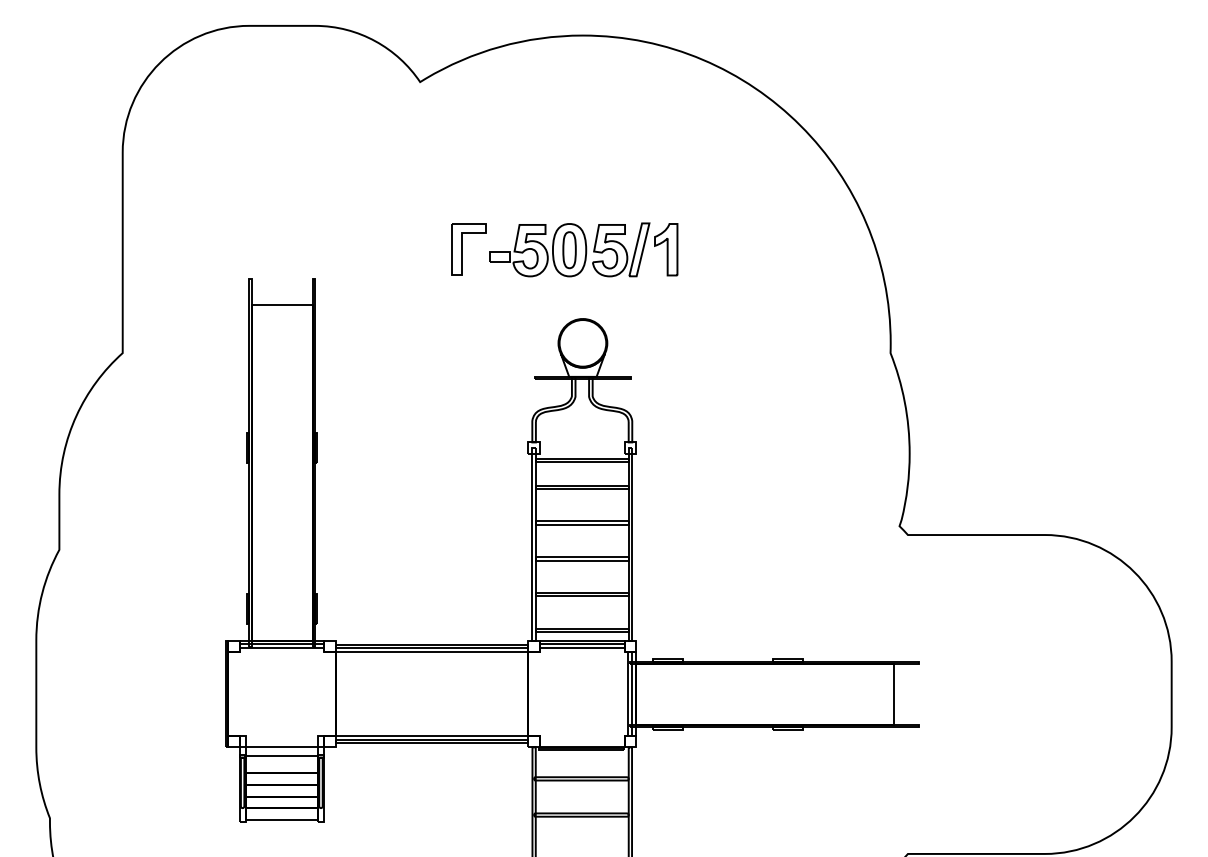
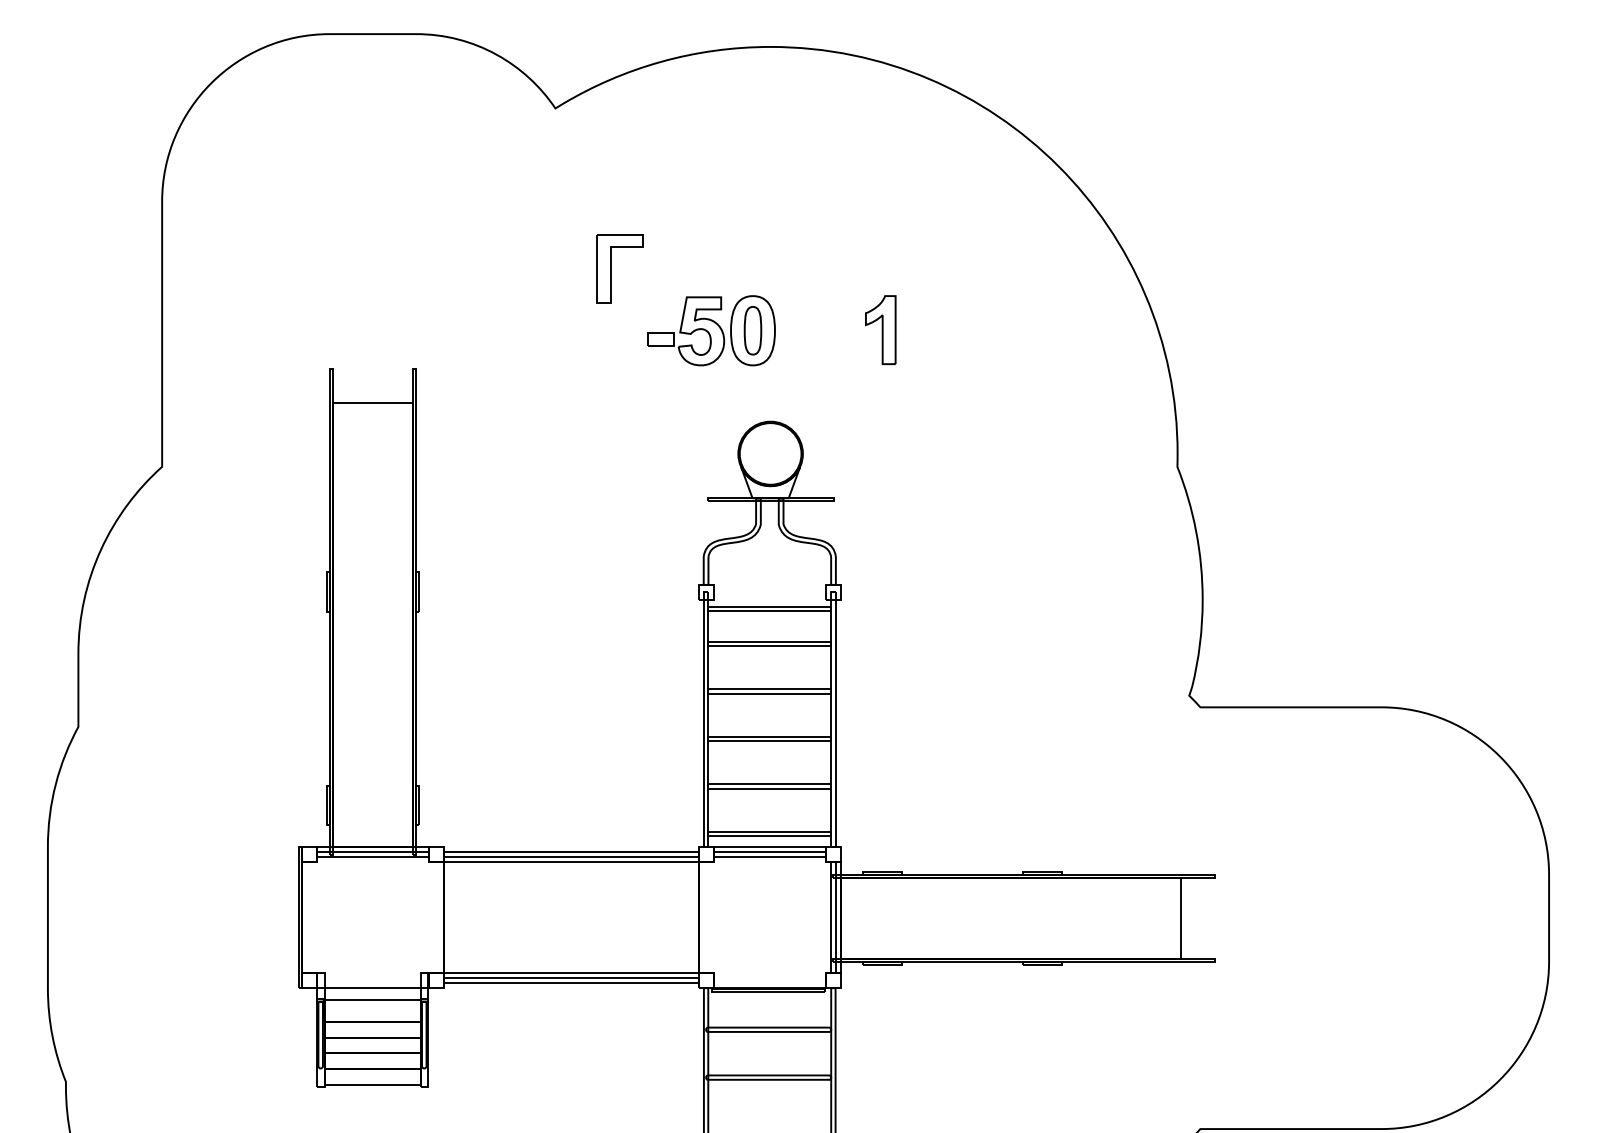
part: (462, 249) -> (611, 268), moved
part: (621, 250) -> (821, 330), removed

